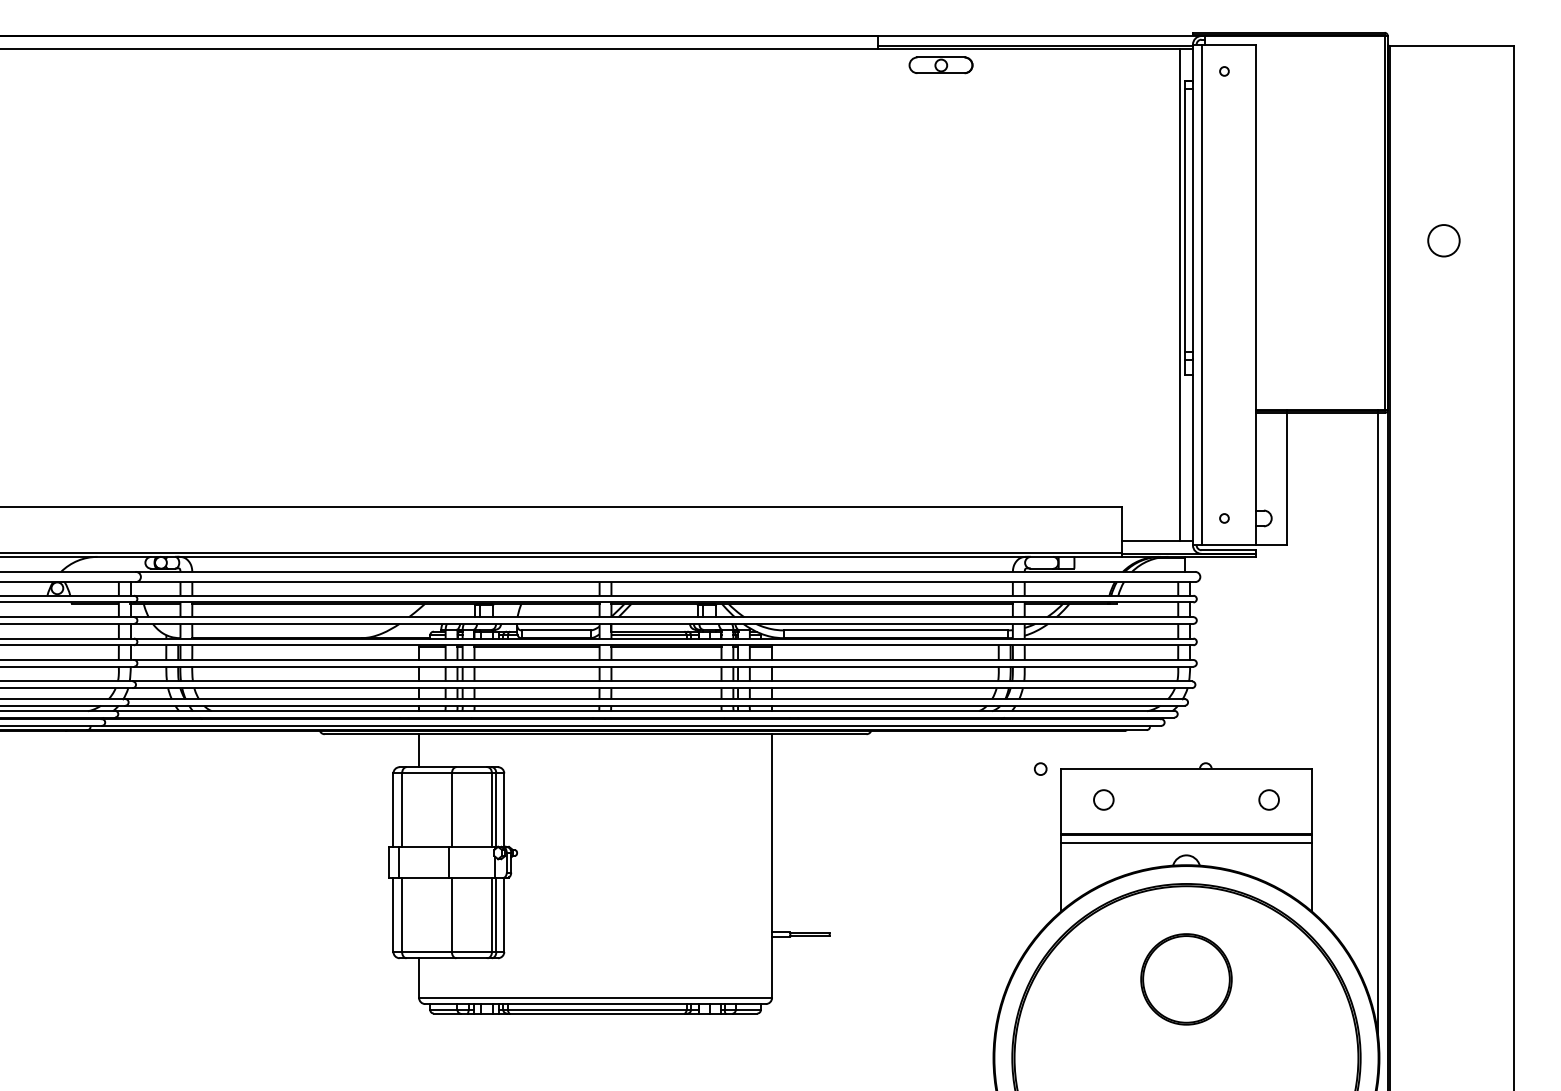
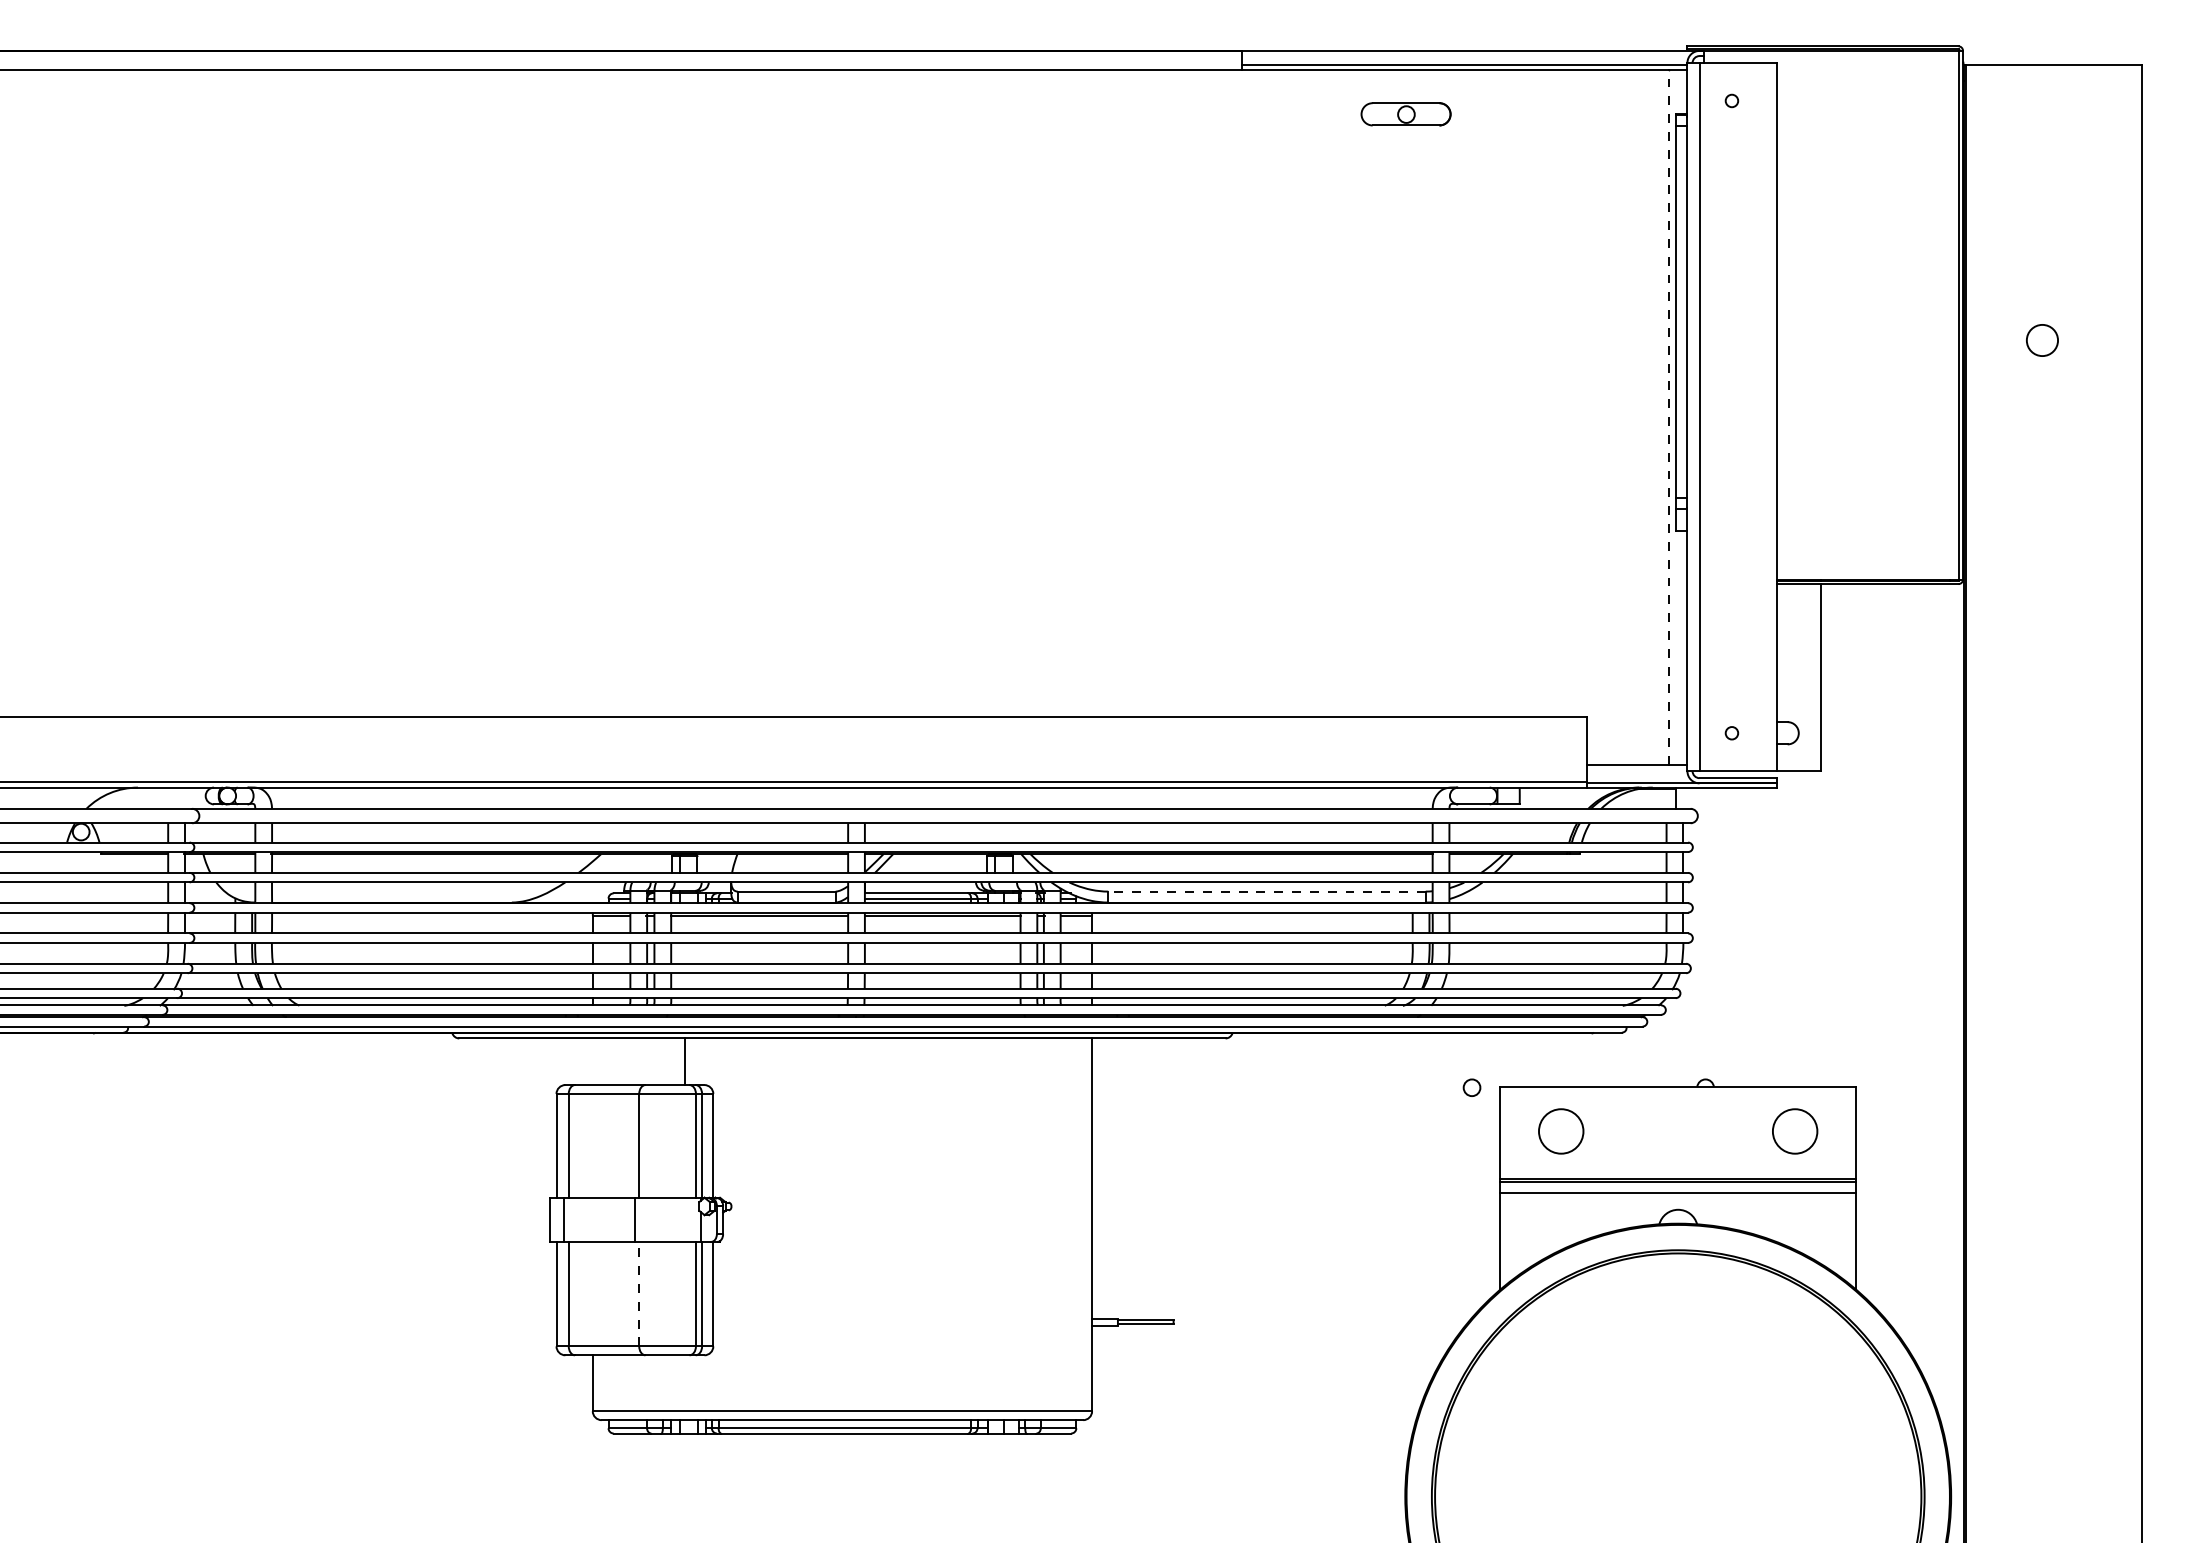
part: (940, 65) -> (1405, 114), moved
circle: (1444, 240) -> (2042, 340), size x0.7
line: (1179, 295) -> (1668, 417), solid -> dashed
line: (895, 630) -> (1266, 891), solid -> dashed
line: (1378, 725) -> (1949, 1025), removed
line: (418, 750) -> (684, 1061), moved
circle: (1103, 800) -> (1561, 1131), size x1.6
circle: (1269, 800) -> (1795, 1131), size x1.6
line: (452, 914) -> (639, 1293), solid -> dashed
part: (1186, 979) -> (1678, 1385), removed

